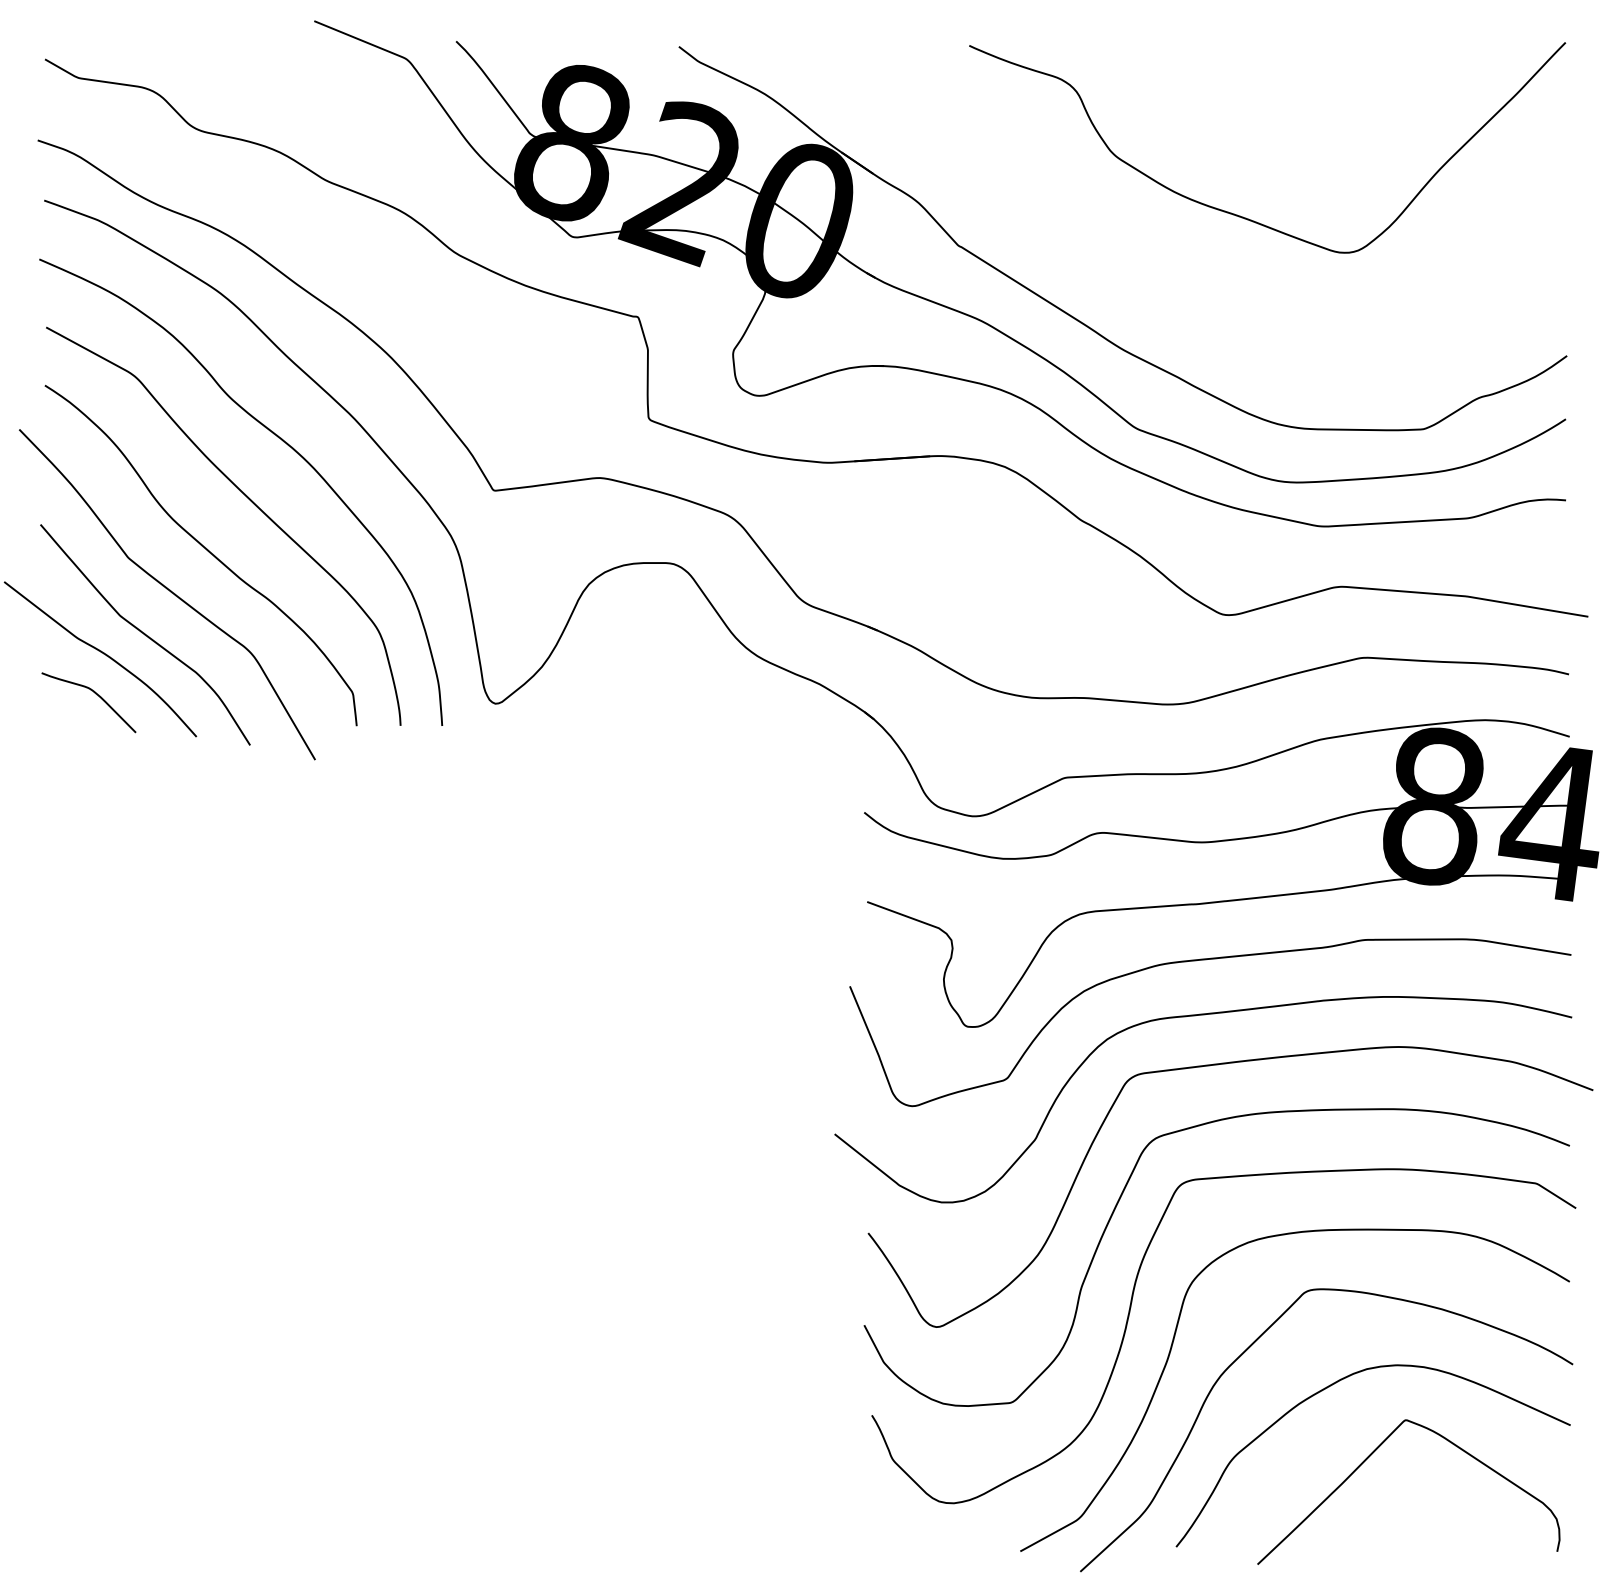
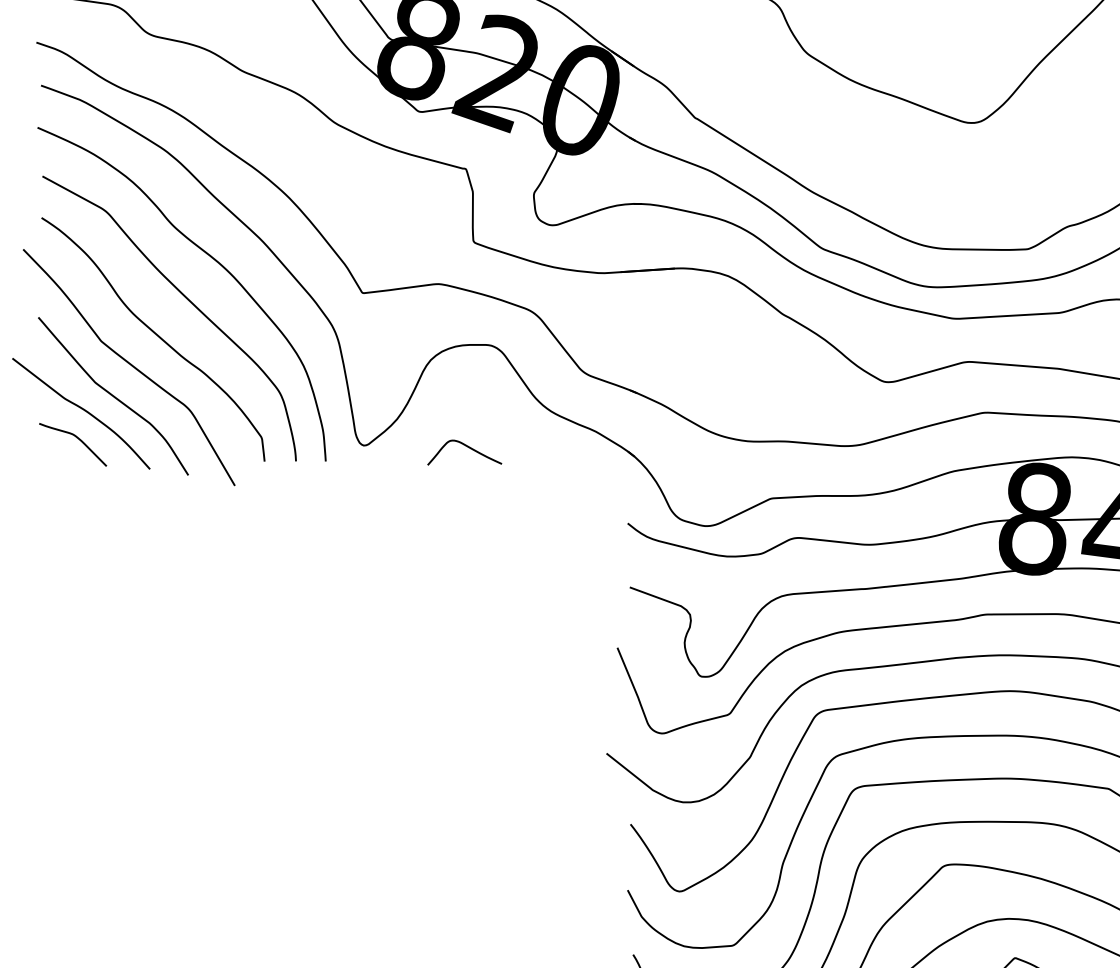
curve: (642, 707) -> (469, 448), added

